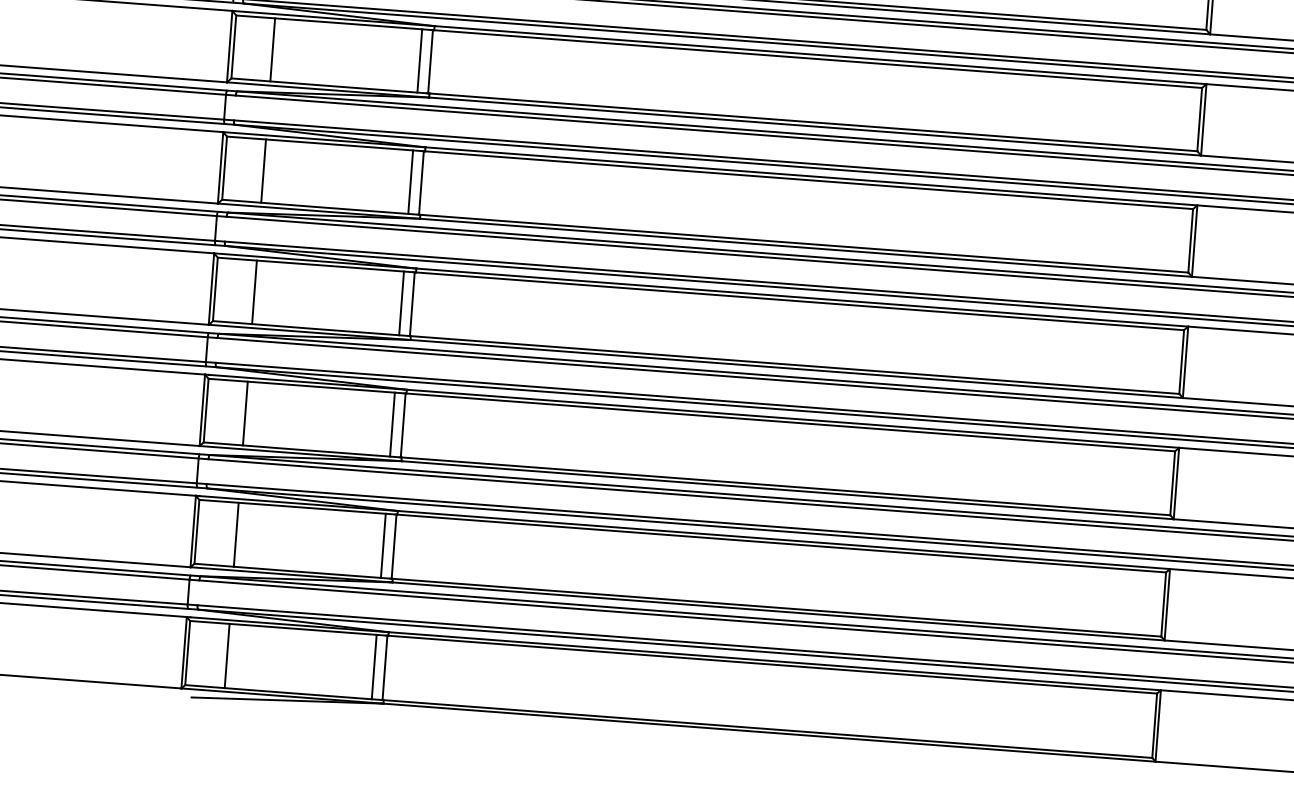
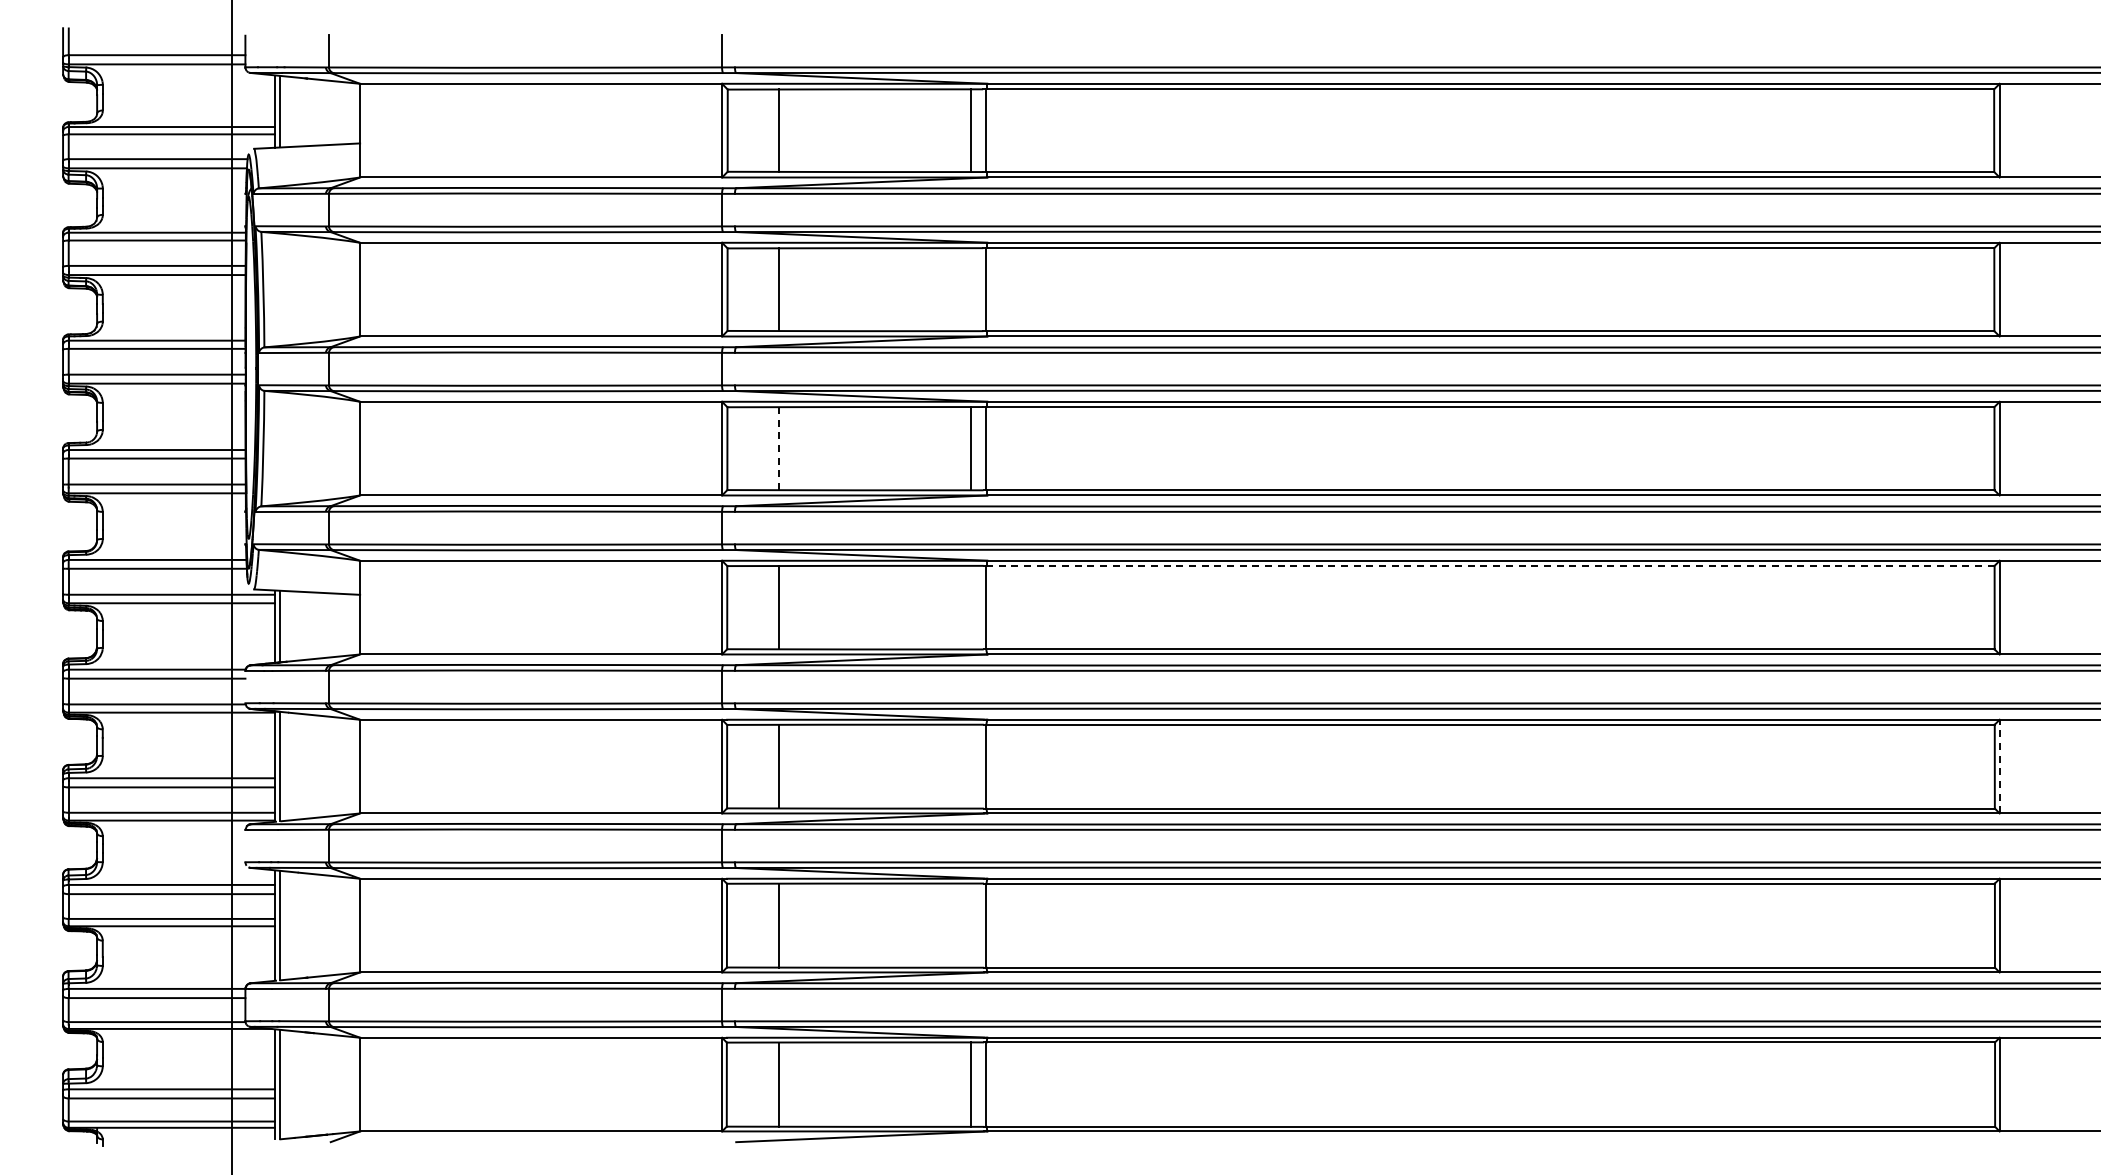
line: (419, 60) -> (971, 289), removed
line: (263, 170) -> (778, 448), solid -> dashed
line: (799, 301) -> (1490, 565), solid -> dashed
line: (401, 303) -> (971, 607), removed
line: (392, 424) -> (971, 766), removed
line: (1176, 483) -> (1999, 766), solid -> dashed
line: (383, 545) -> (971, 925), removed

